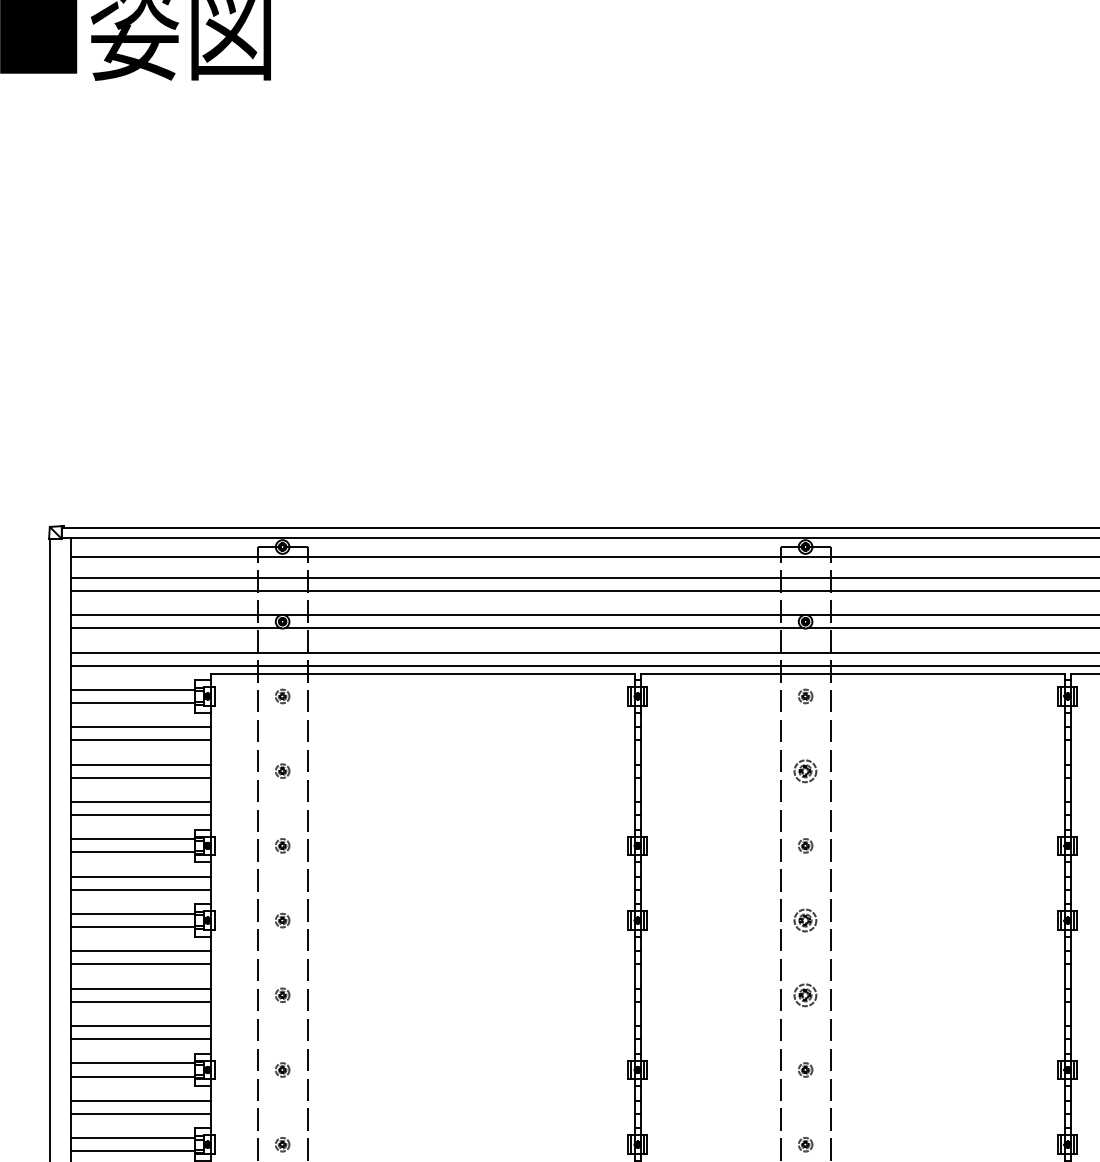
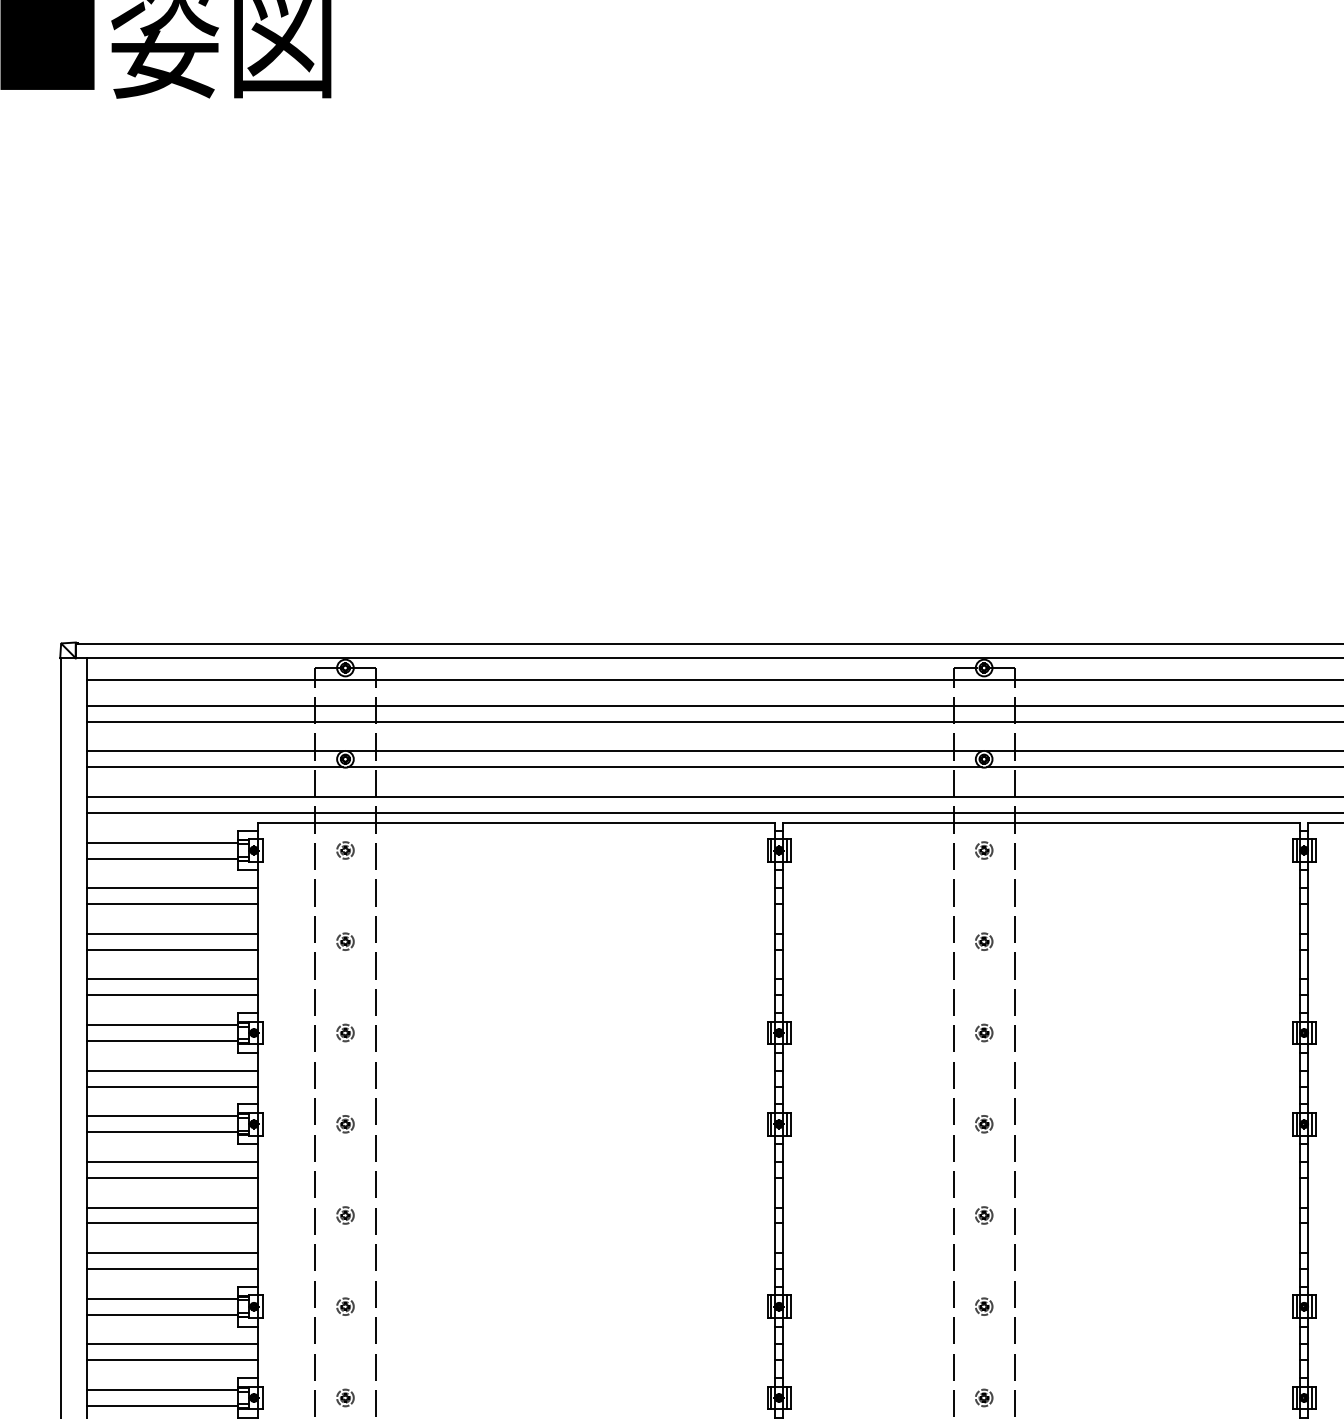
part: (805, 770) -> (984, 941), size x0.62
part: (805, 920) -> (984, 1124), size x0.62
part: (805, 995) -> (984, 1215), size x0.62

